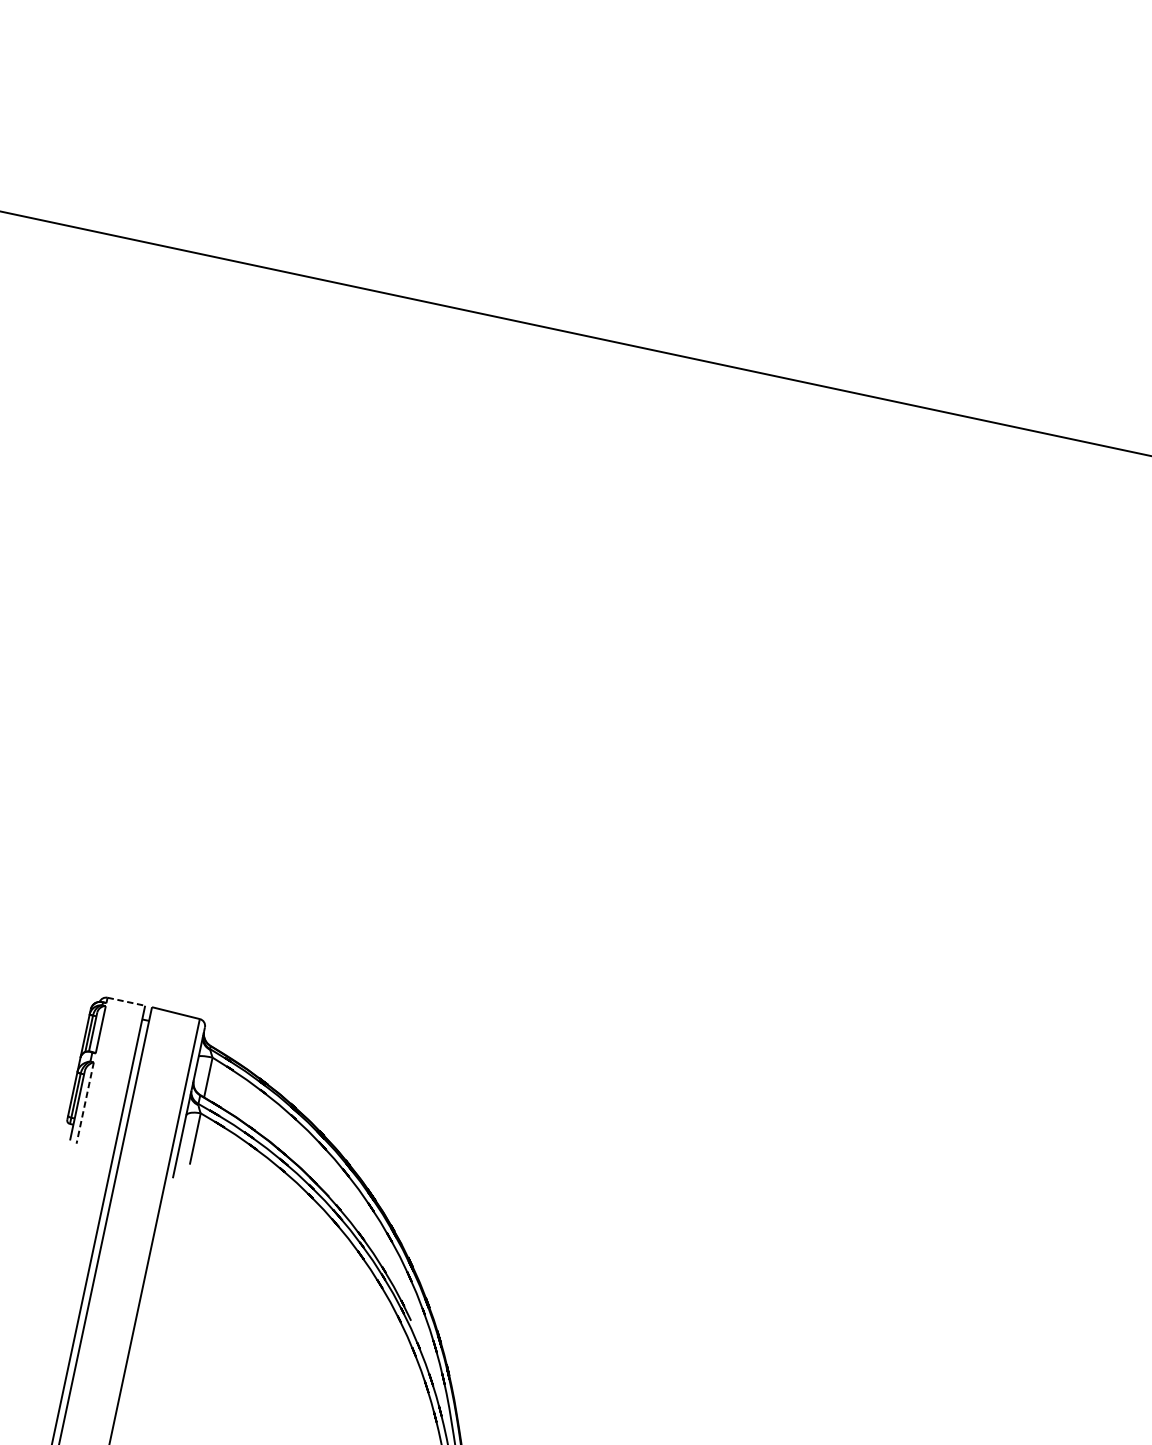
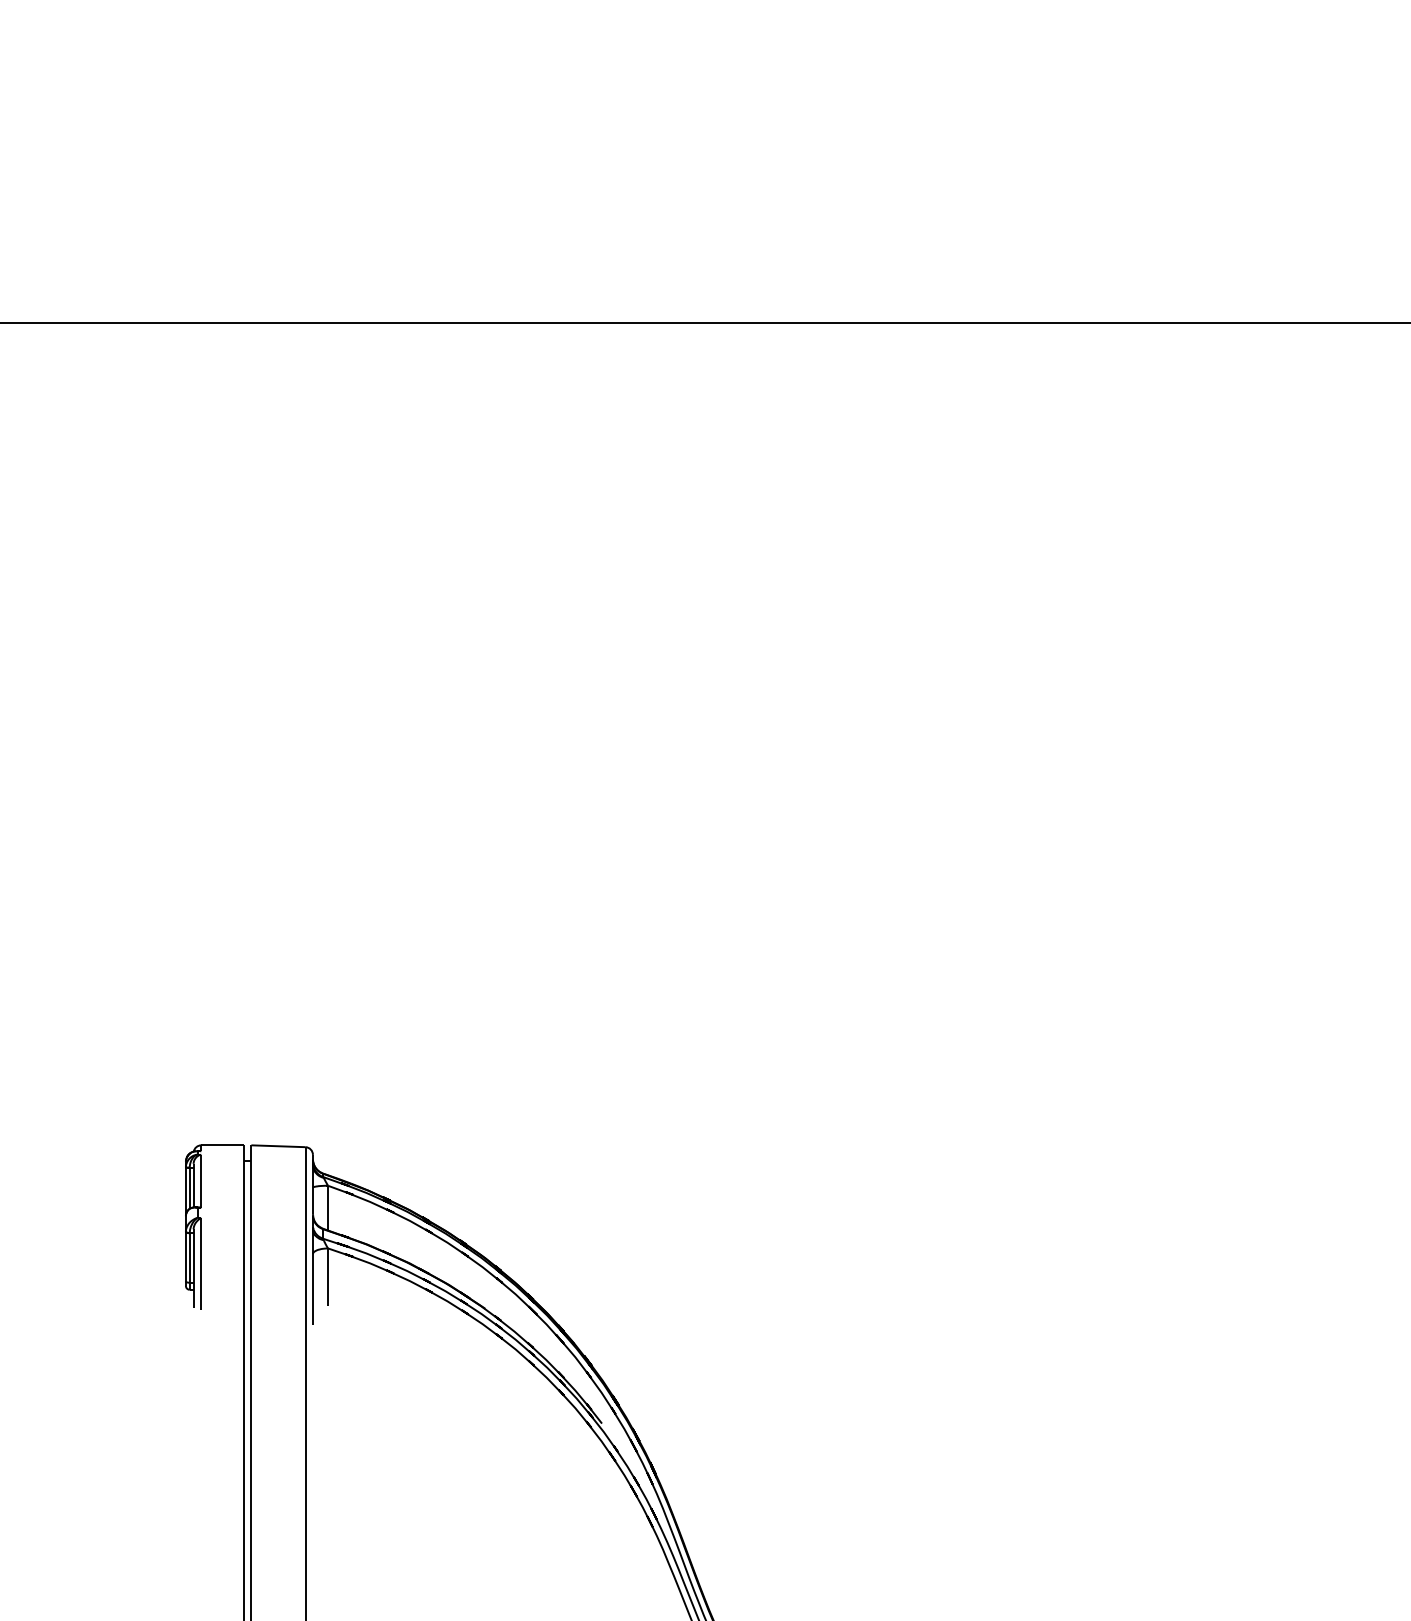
line: (127, 1002) -> (223, 1145), dashed -> solid
line: (85, 1102) -> (201, 1263), dashed -> solid

